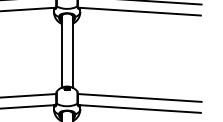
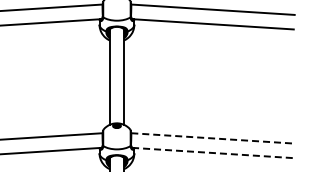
line: (139, 98) -> (212, 138), solid -> dashed
line: (140, 109) -> (213, 153), solid -> dashed

